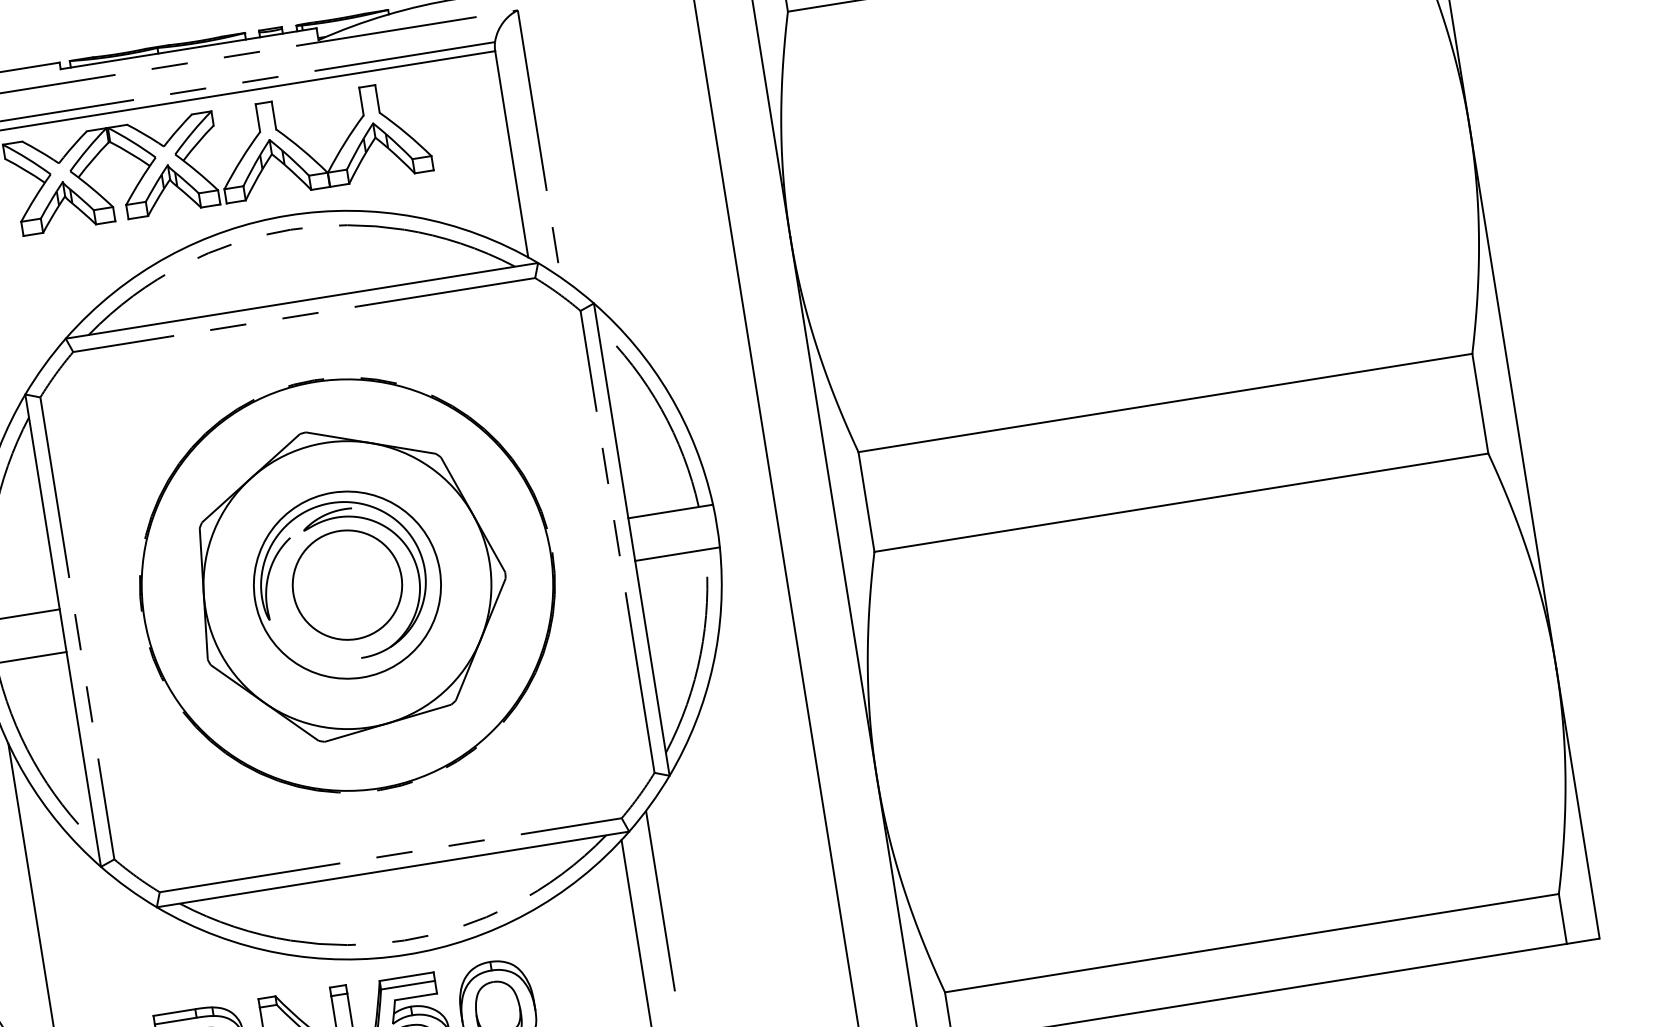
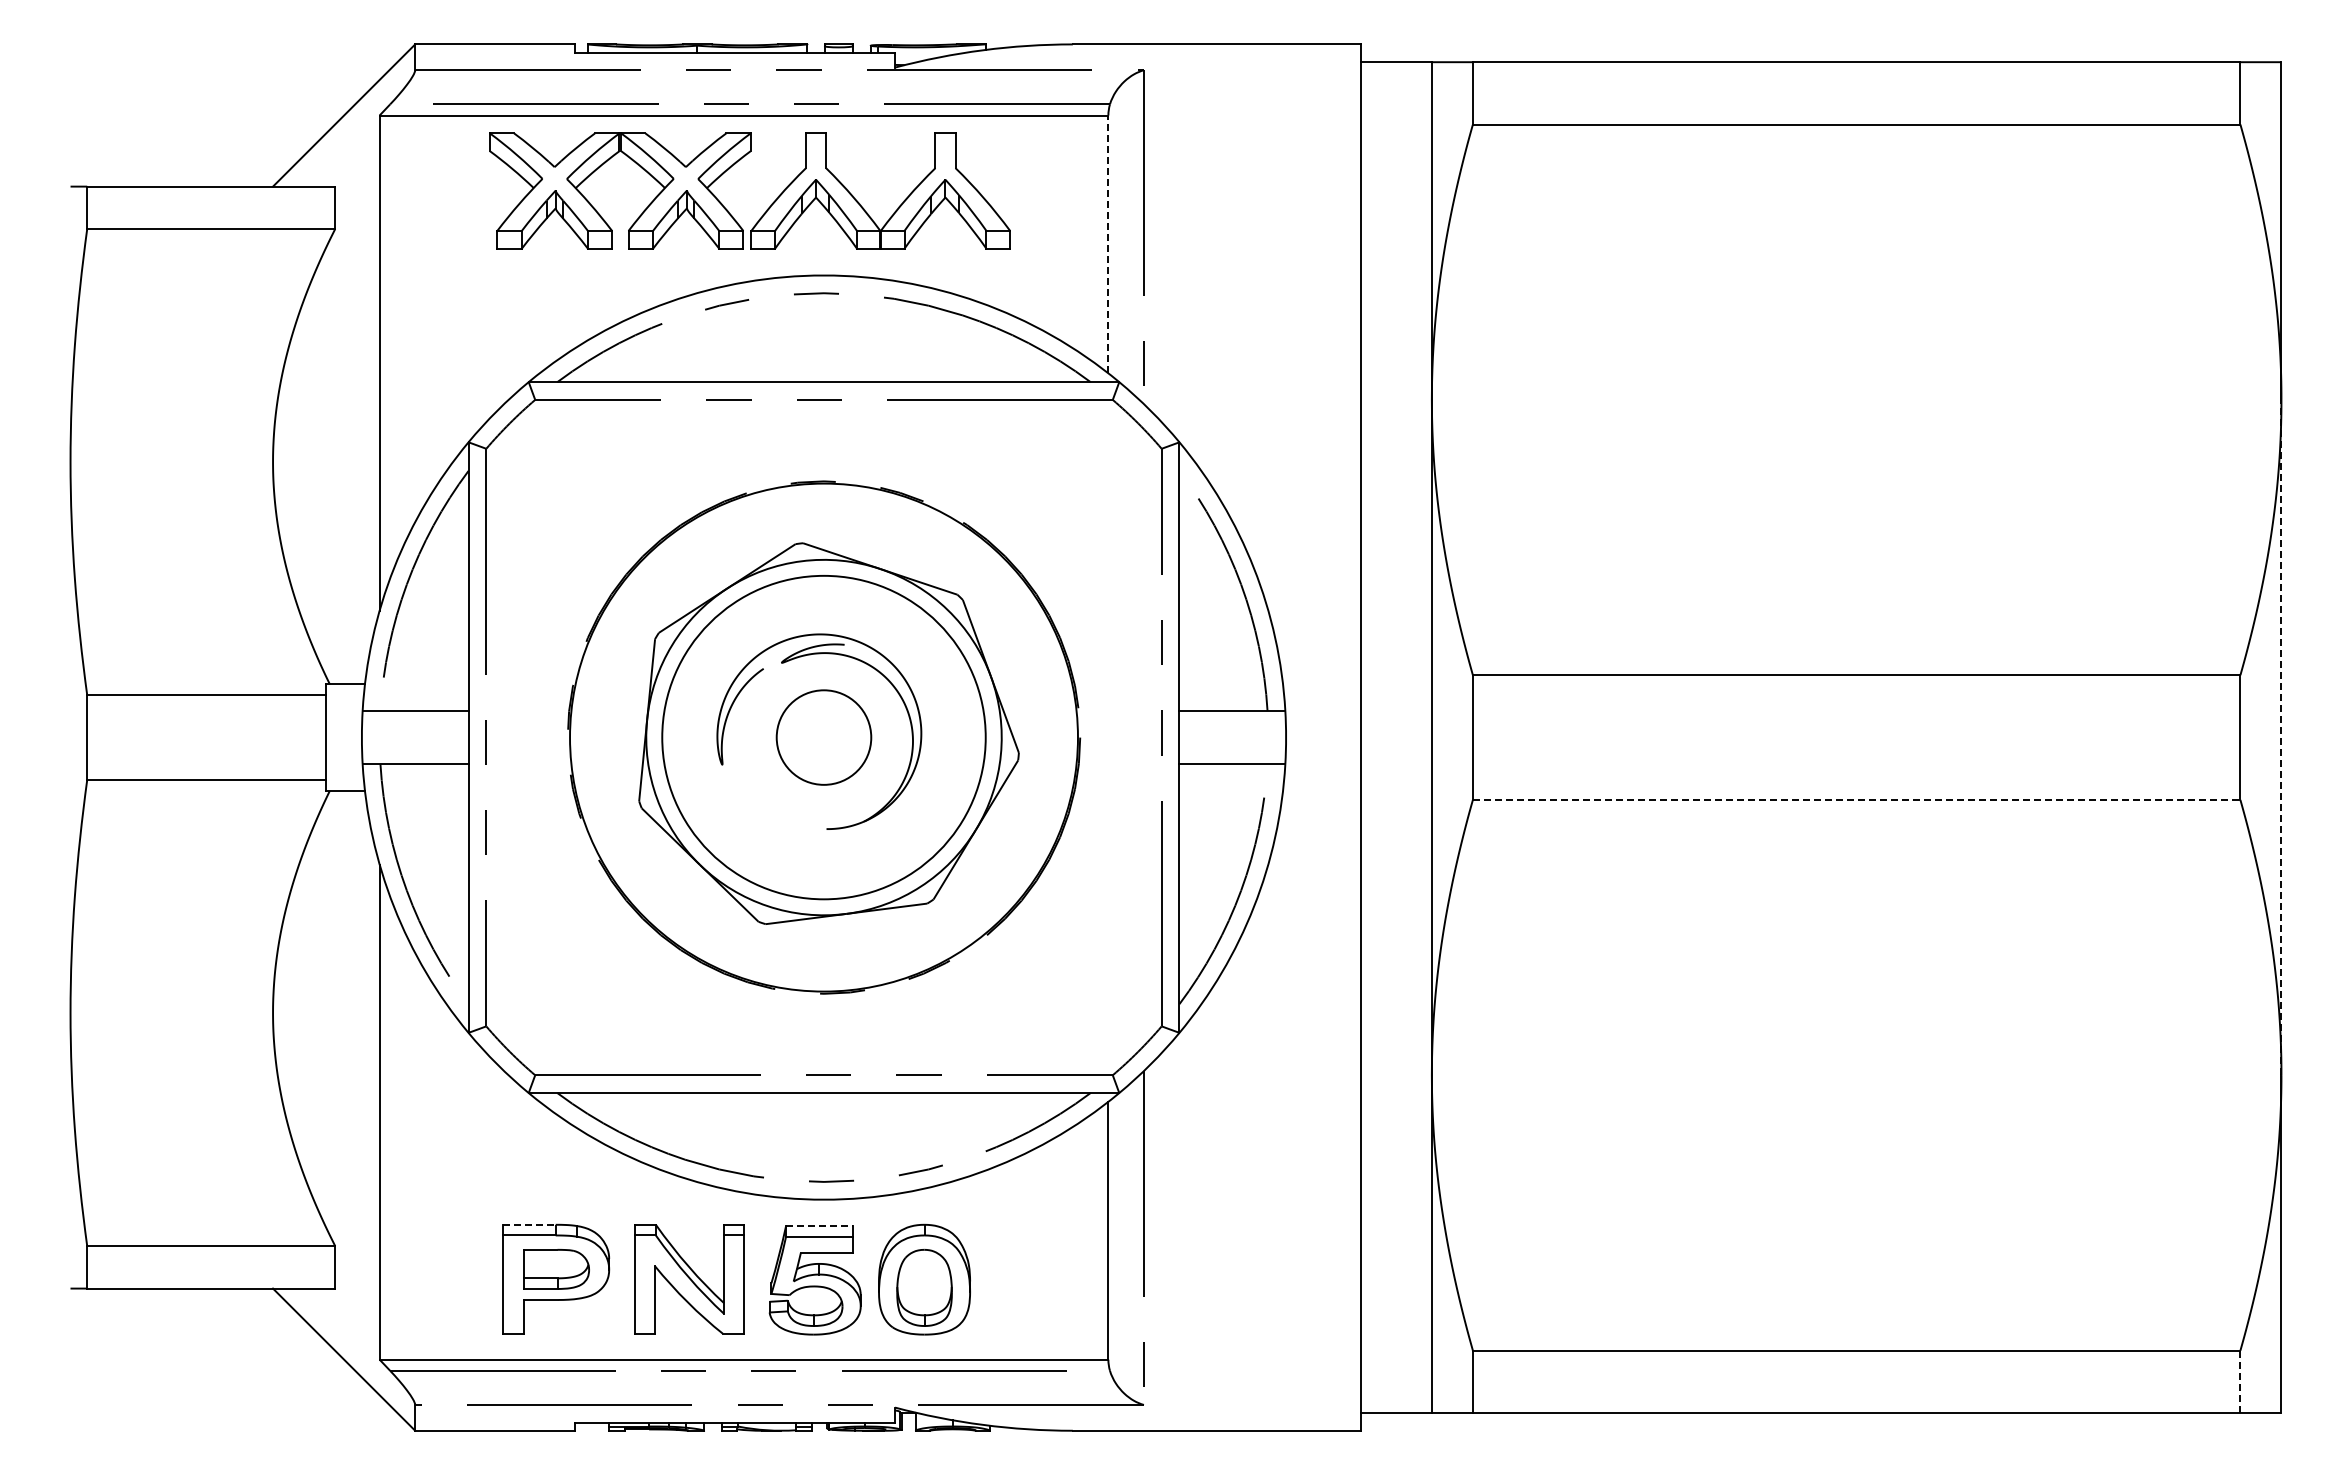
line: (511, 154) -> (1108, 244), solid -> dashed
line: (1513, 398) -> (2281, 737), solid -> dashed
line: (1181, 502) -> (1856, 799), solid -> dashed
circle: (347, 585) -> (823, 737), size x0.7
circle: (347, 585) -> (823, 737), size x1.4
line: (1563, 919) -> (2240, 1382), solid -> dashed
line: (406, 976) -> (819, 1226), solid -> dashed
line: (175, 1012) -> (530, 1224), solid -> dashed

